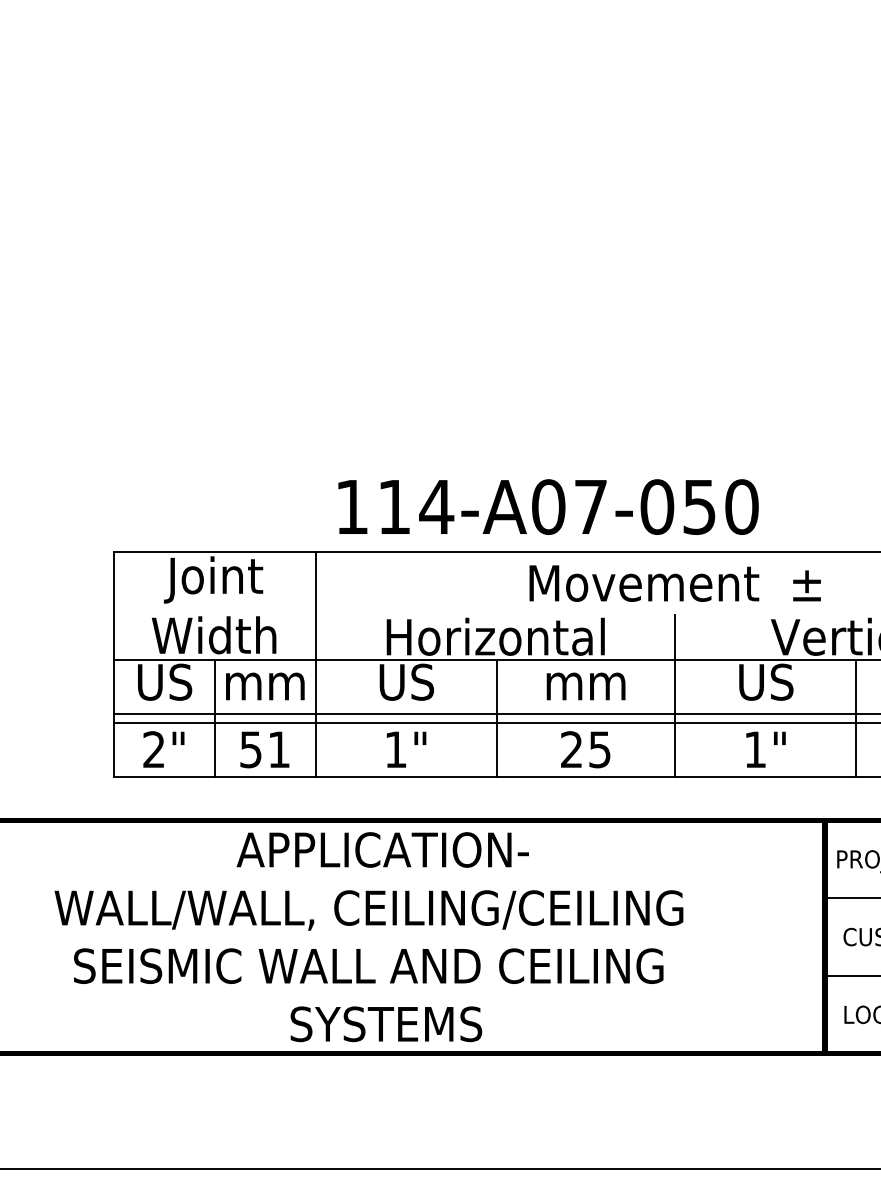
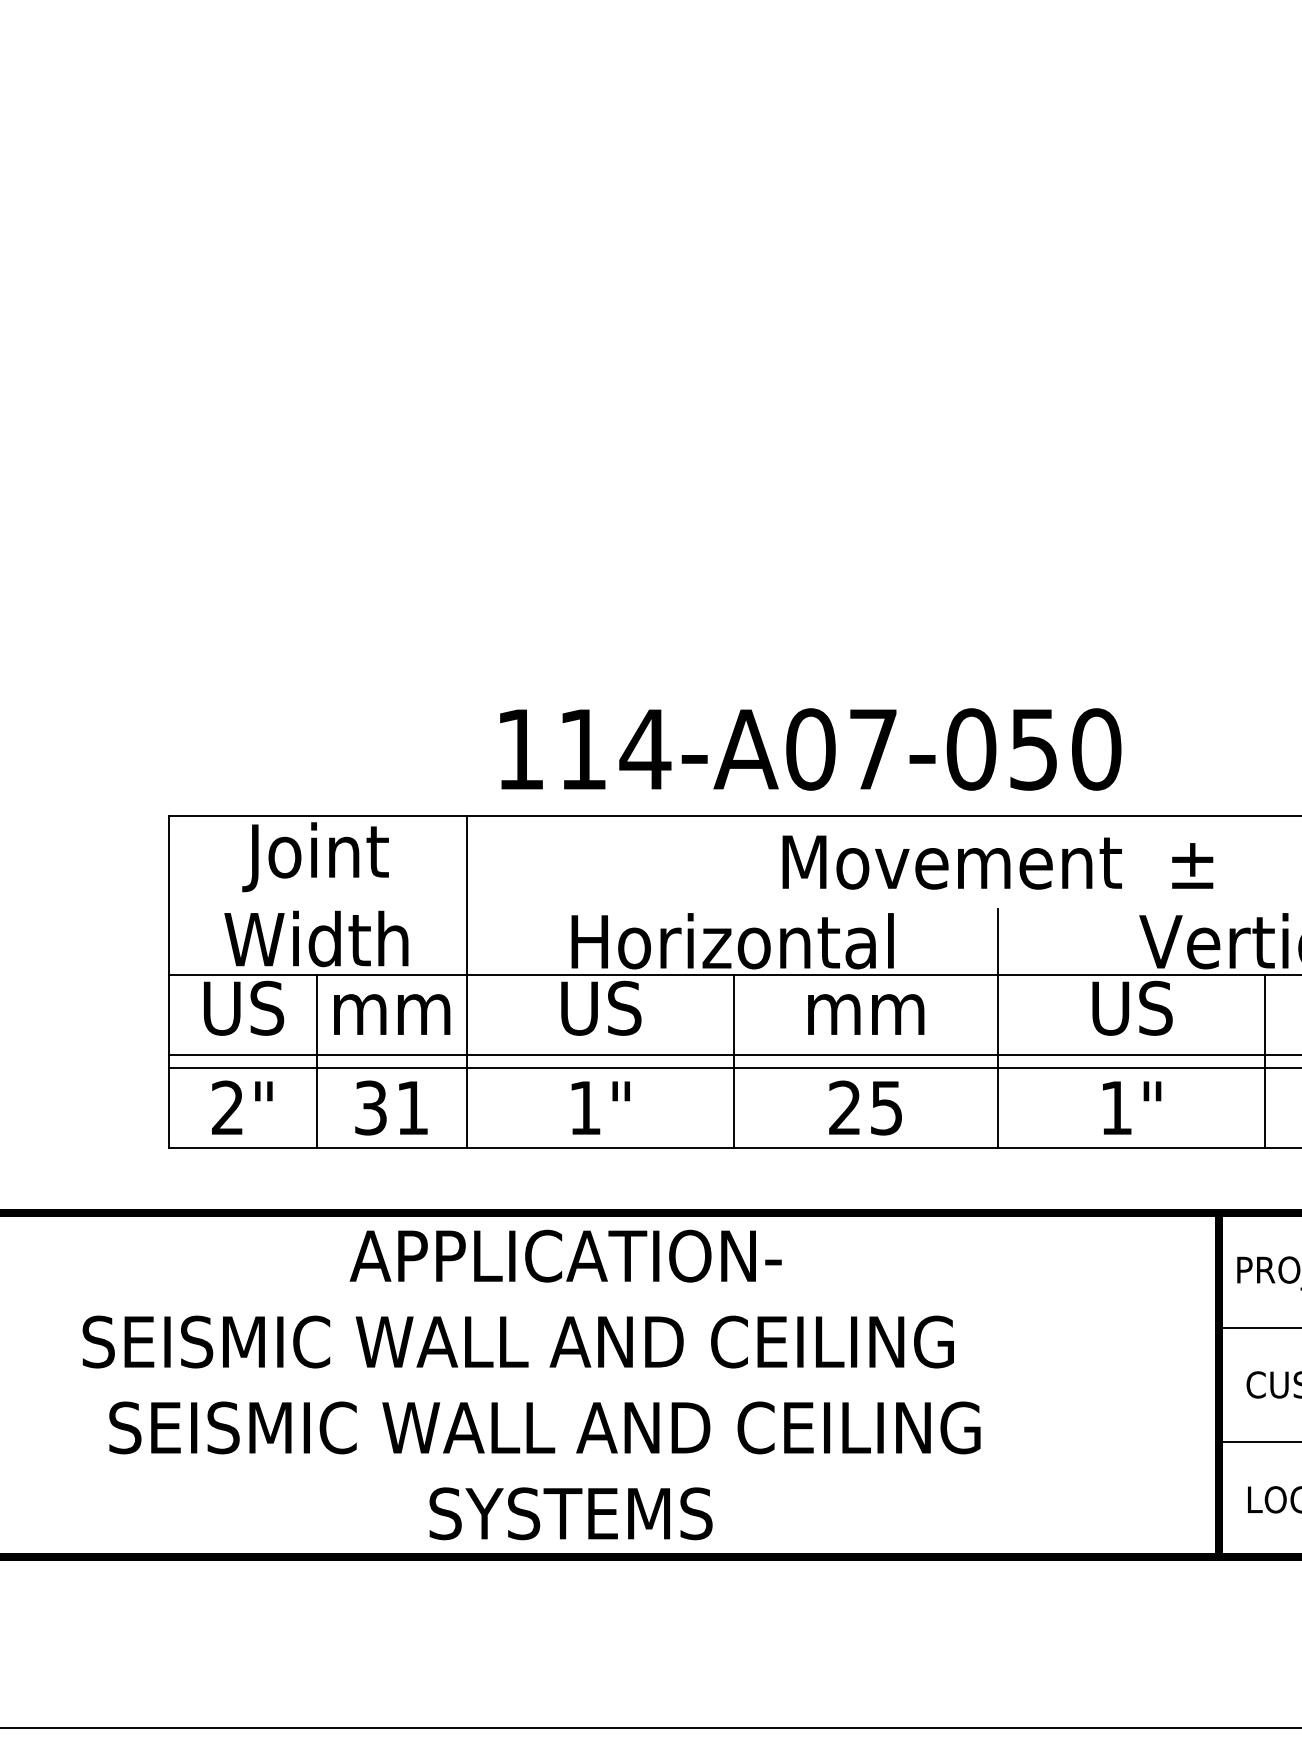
text: (251, 749) -> (371, 1107), 51 -> 31
text: (368, 910) -> (544, 1345), WALL/WALL, CEILING/CEILING -> SEISMIC WALL AND CEILING

